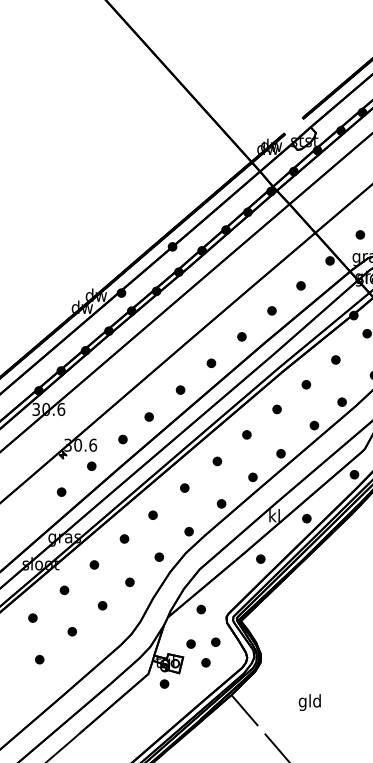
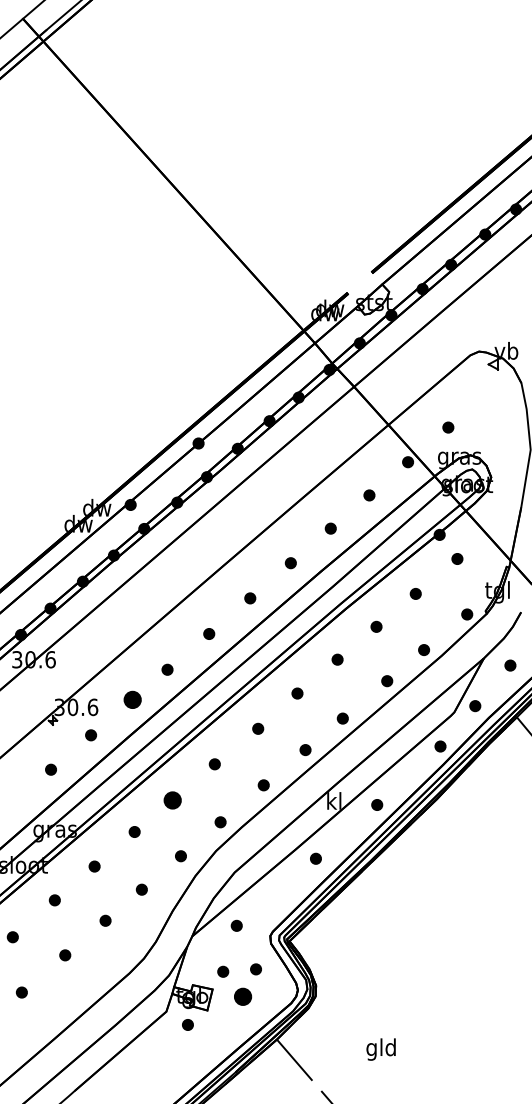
part: (122, 439) -> (132, 699), size x1.6
part: (152, 515) -> (172, 800), size x1.6
part: (205, 662) -> (242, 996), size x1.6

